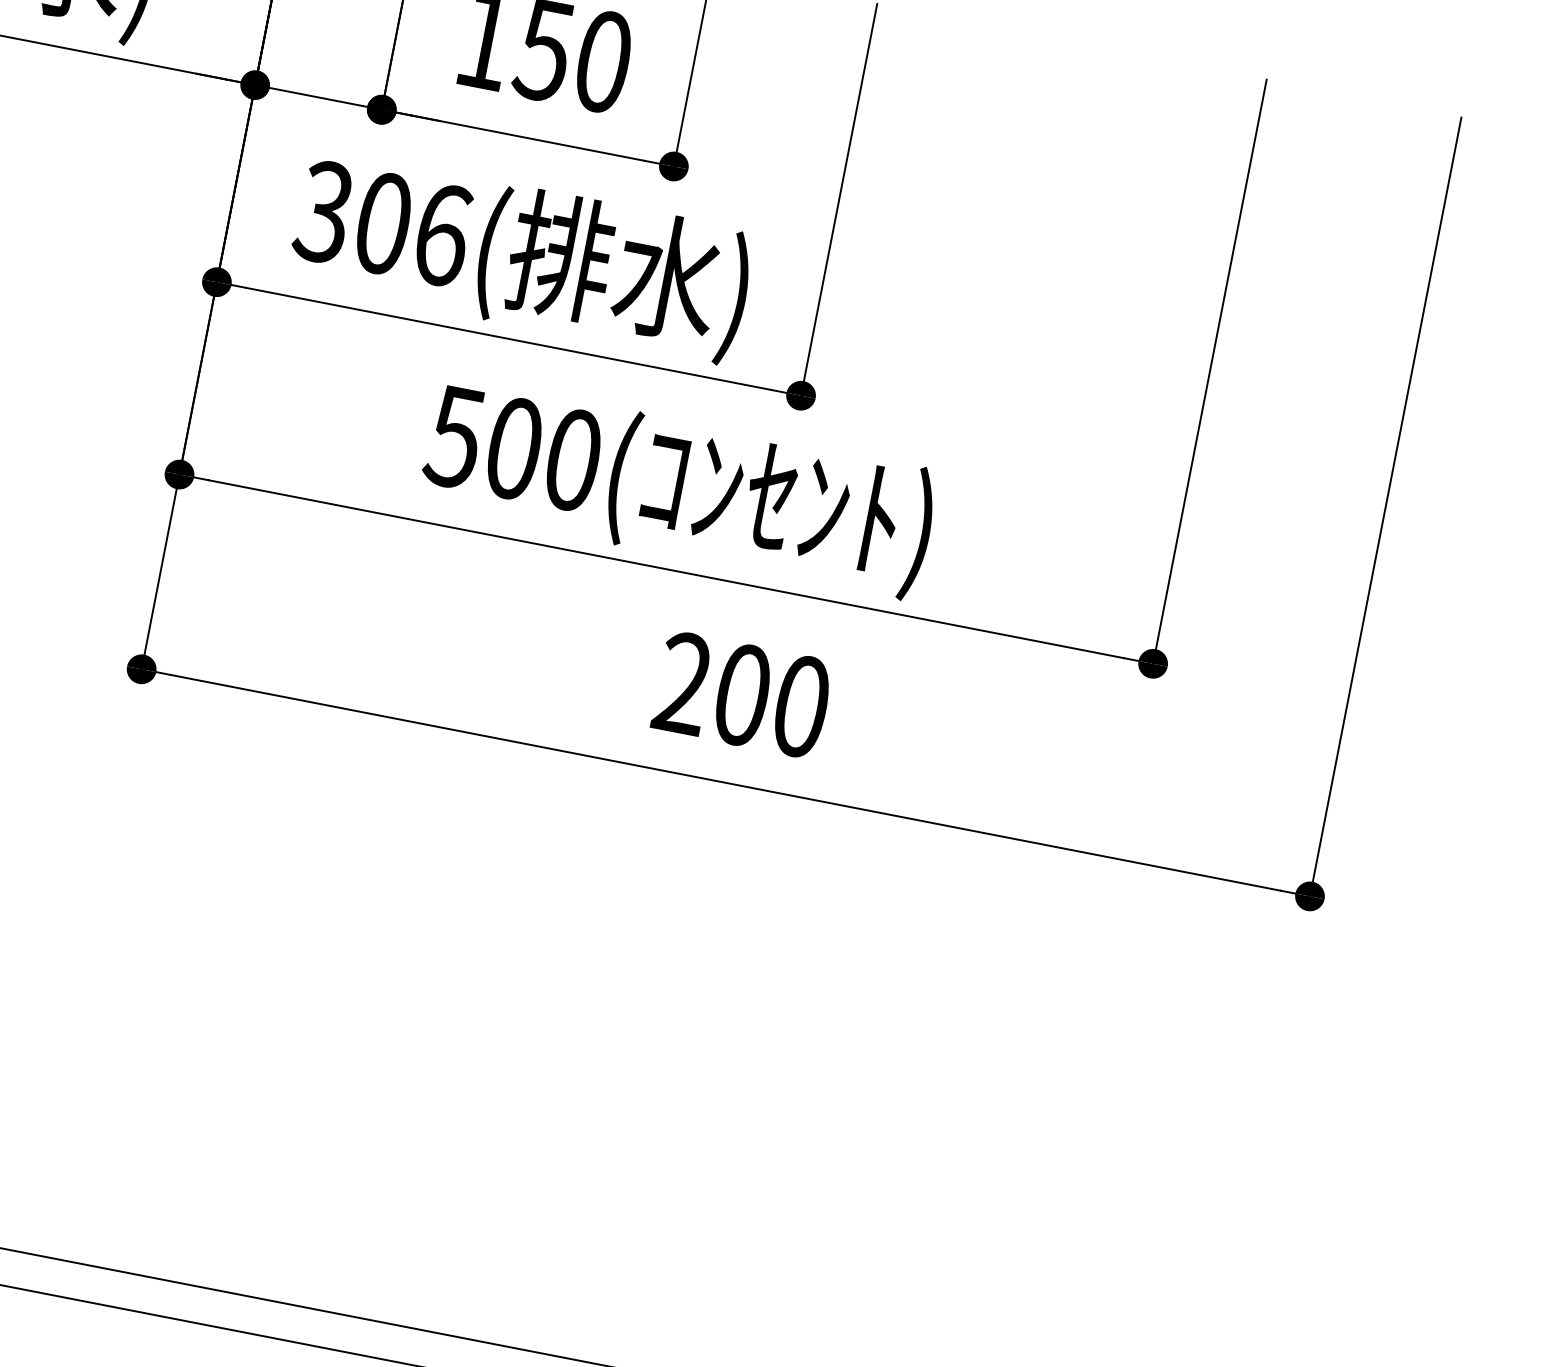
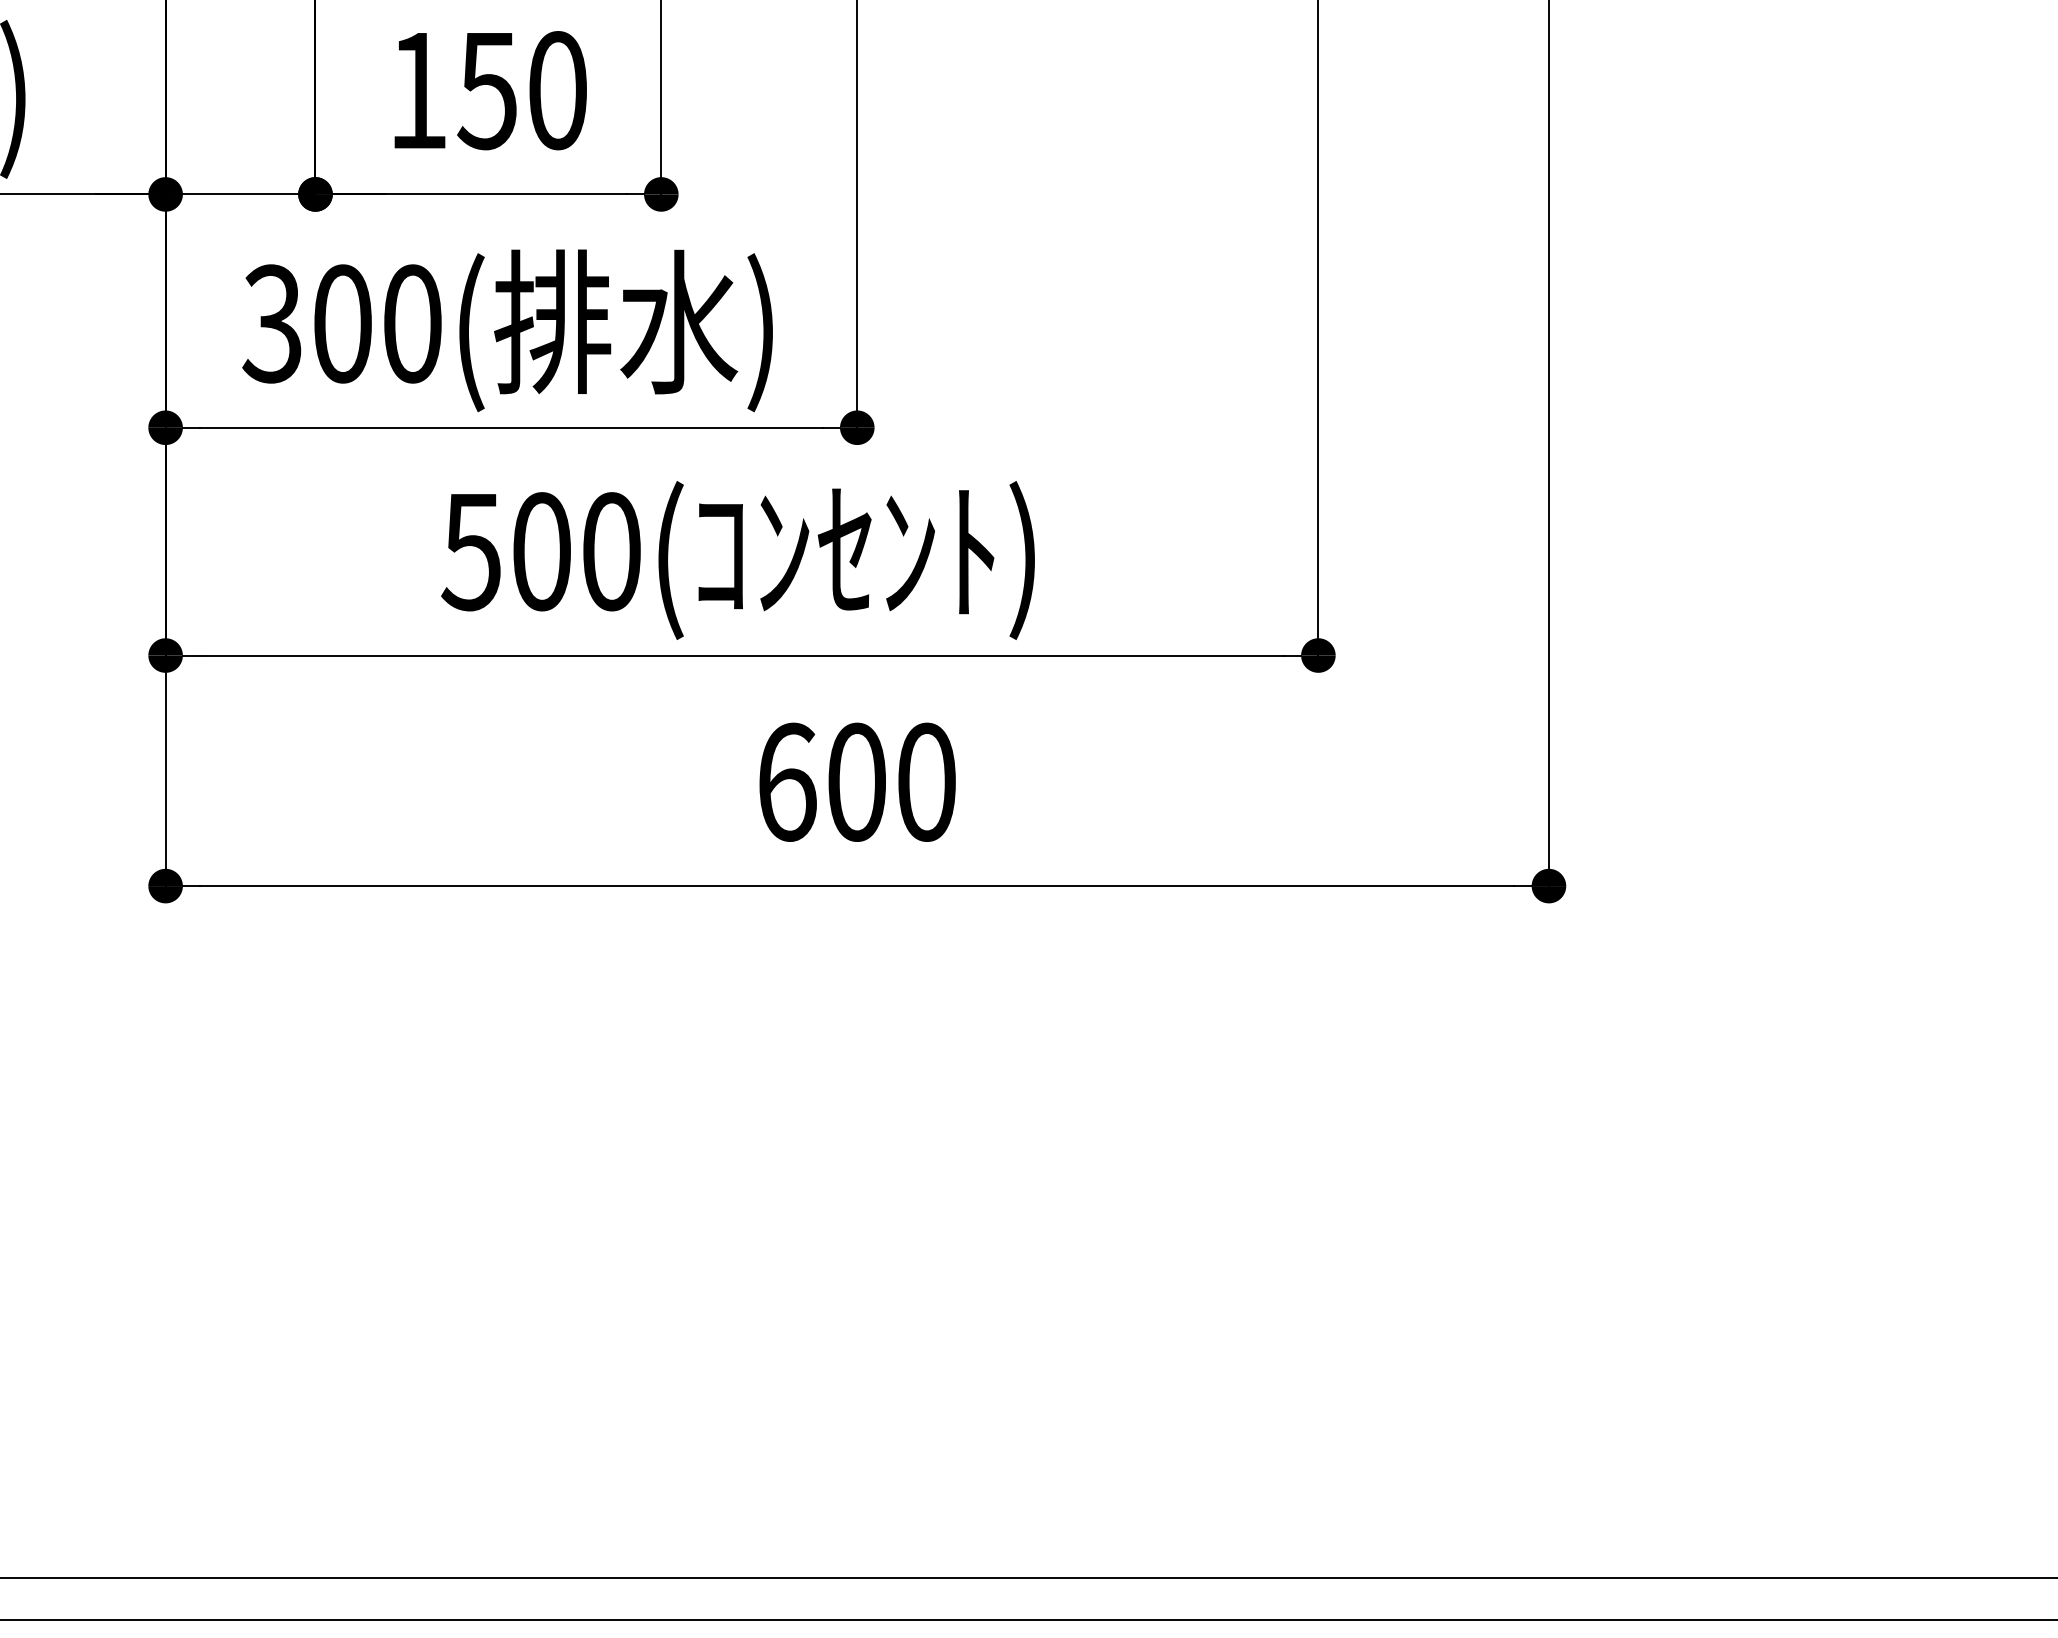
text: (443, 234) -> (413, 323), 306( -> 300(
text: (683, 682) -> (786, 781), 200 -> 600

